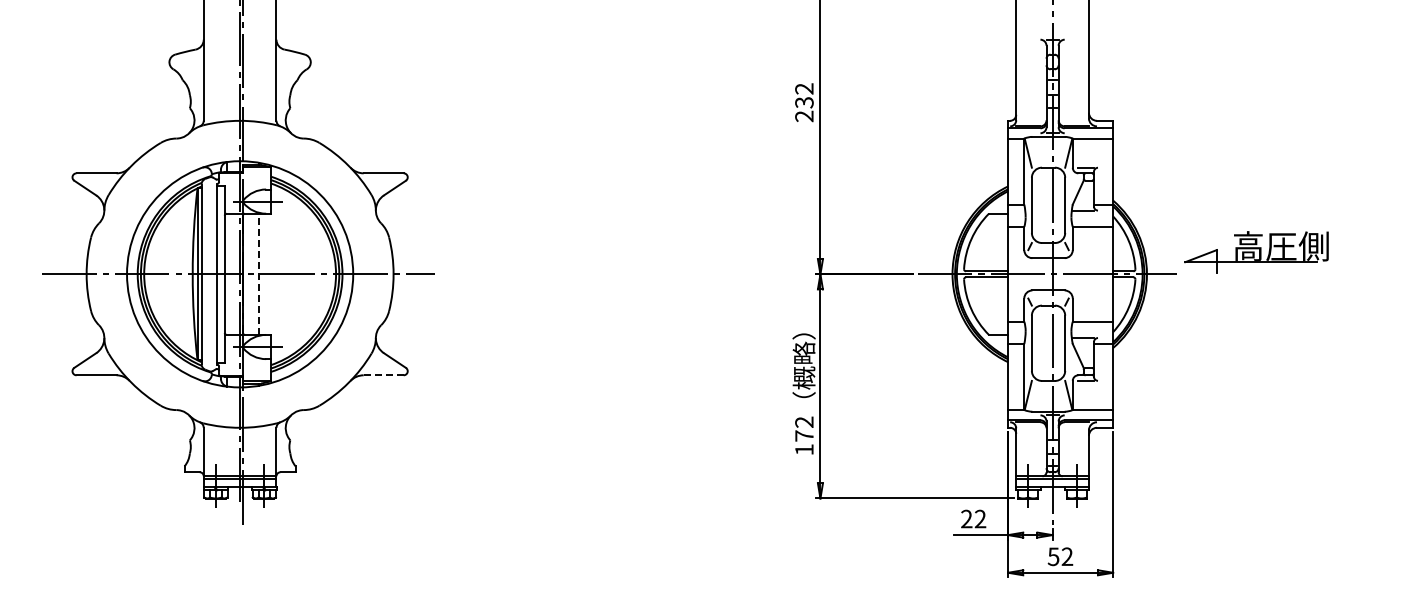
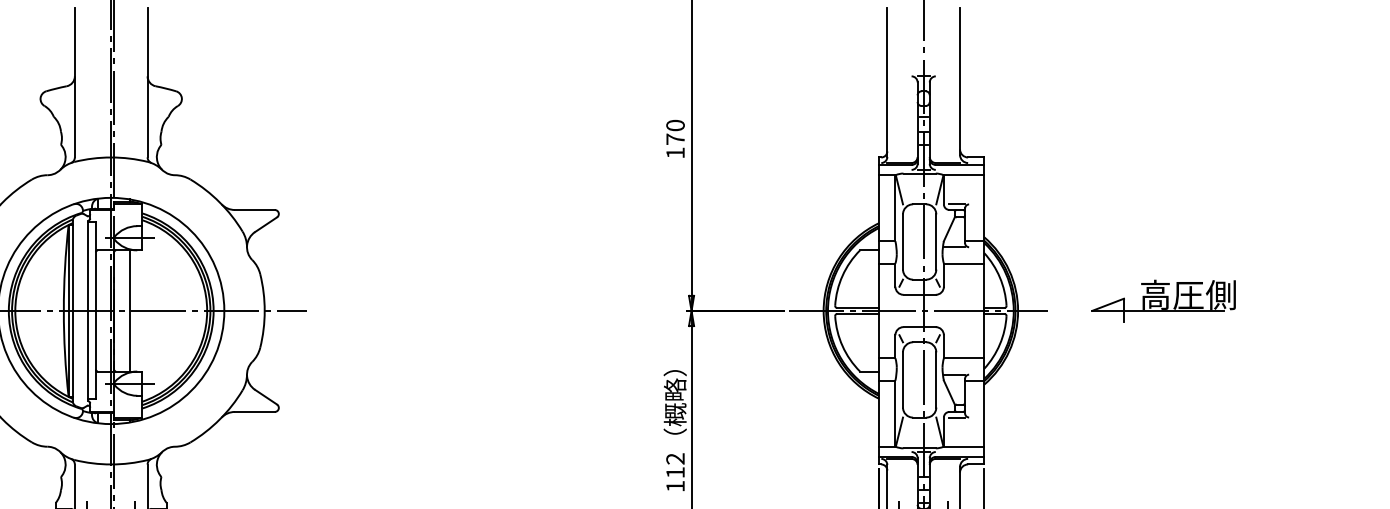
text: (804, 102) -> (675, 139), 232 -> 170
part: (1256, 252) -> (1163, 301), moved
line: (259, 274) -> (130, 311), dashed -> solid
line: (384, 375) -> (255, 412), dashed -> solid
text: (804, 435) -> (675, 472), 172 -> 112

